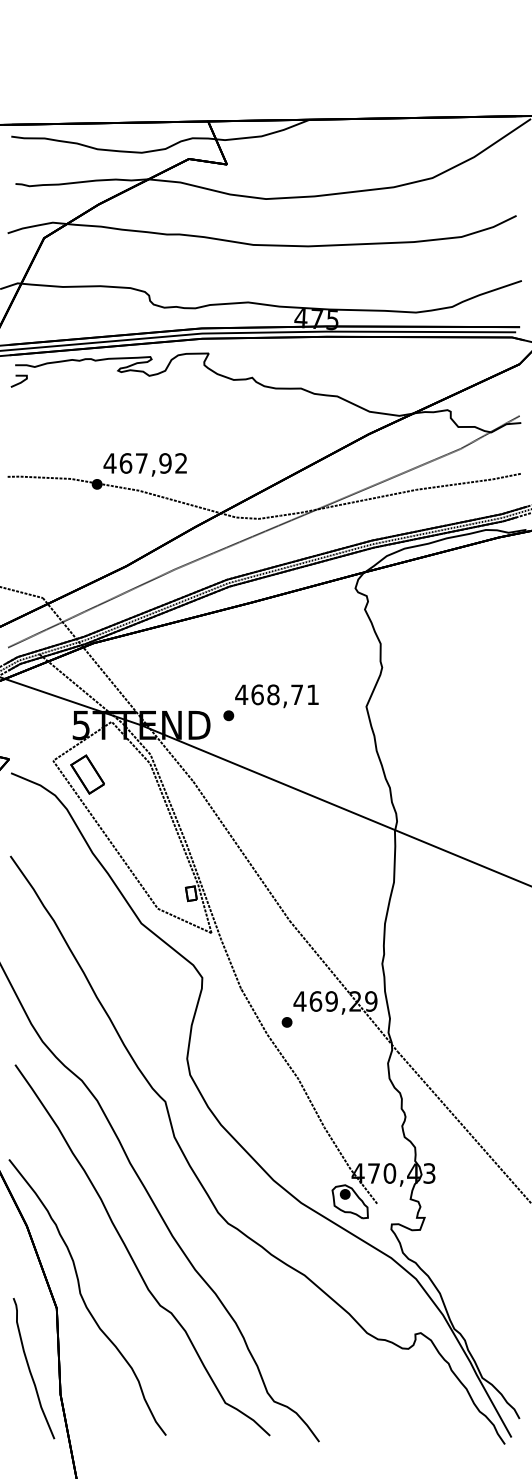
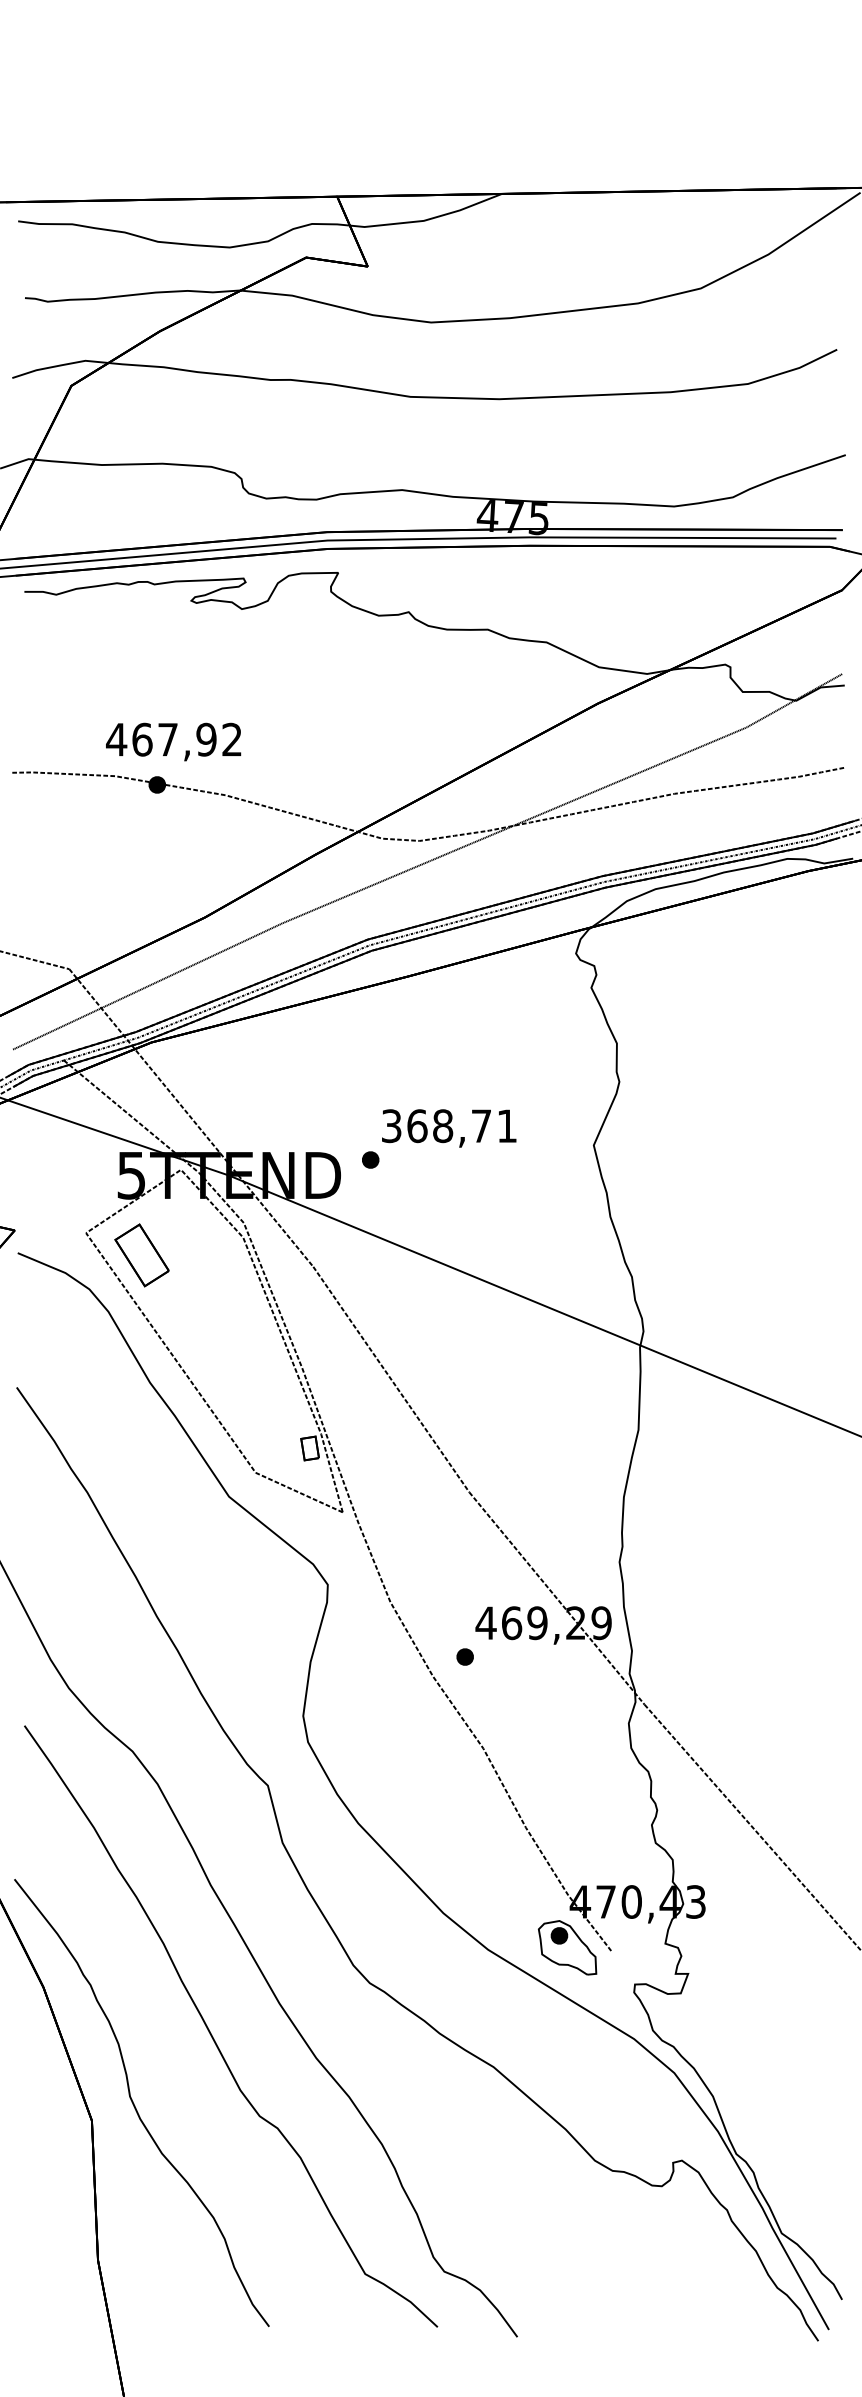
line: (18, 382) -> (29, 619), removed
text: (144, 464) -> (172, 741), moved
text: (241, 694) -> (391, 1125), 468,71 -> 368,71
part: (33, 1368) -> (54, 2218), removed

